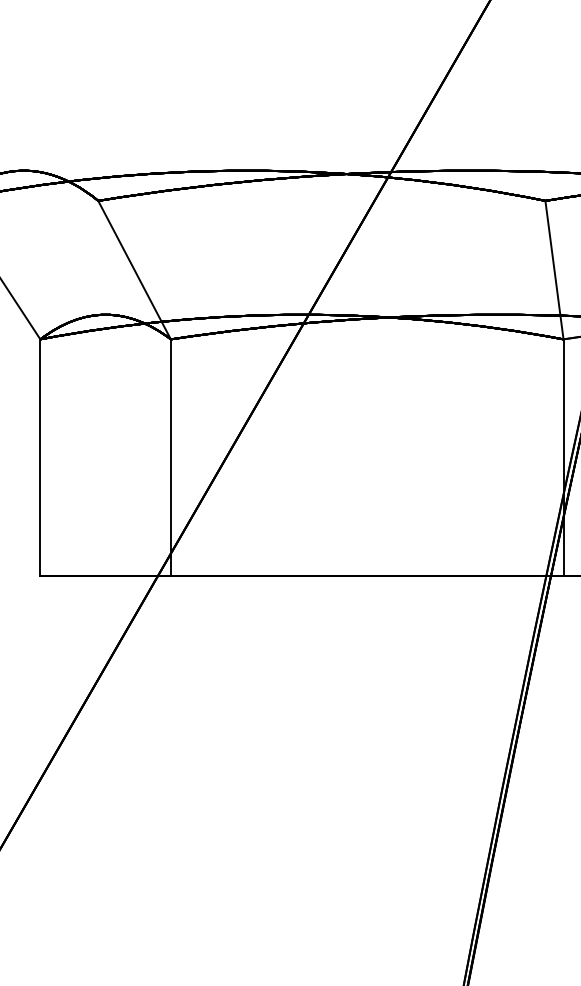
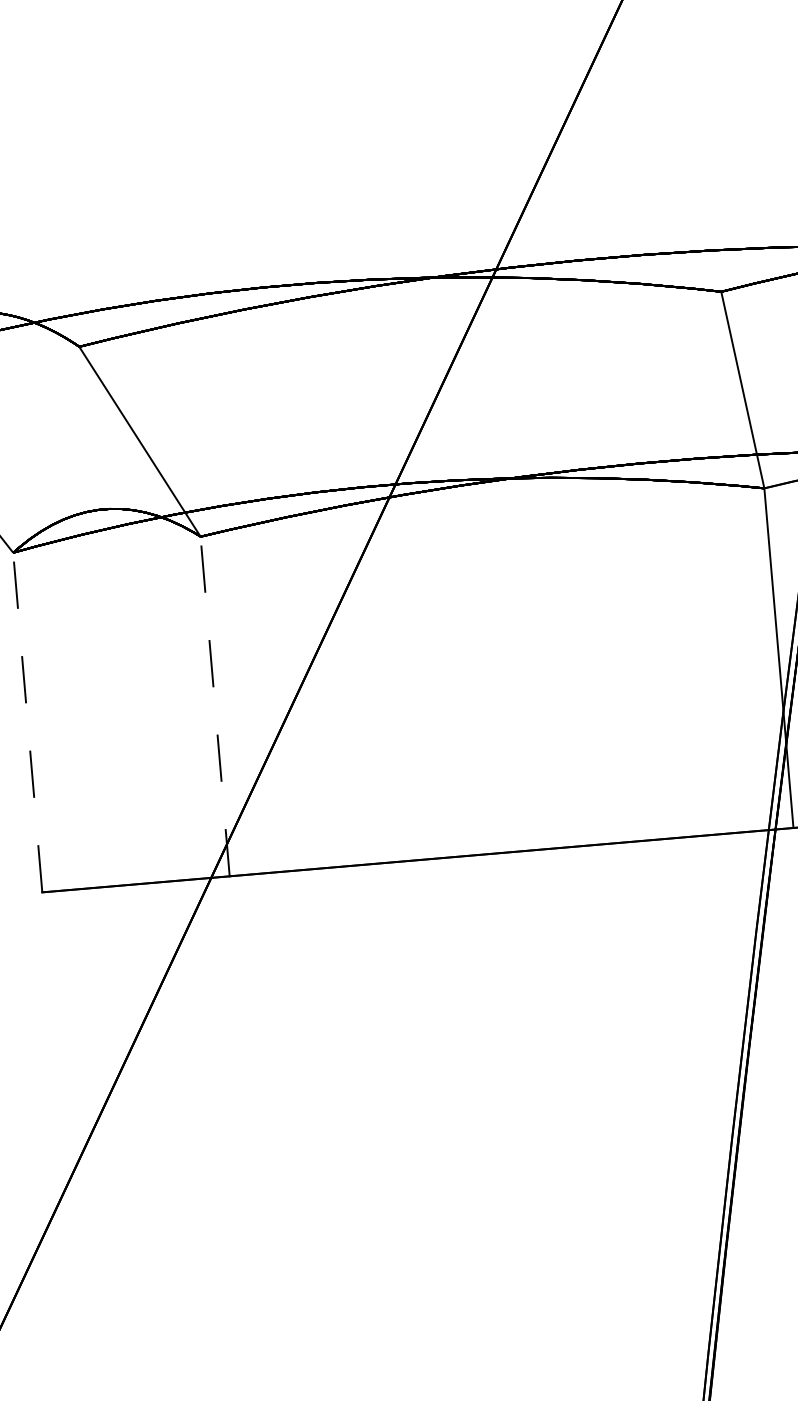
line: (40, 457) -> (27, 722), solid -> dashed
line: (170, 457) -> (214, 706), solid -> dashed

